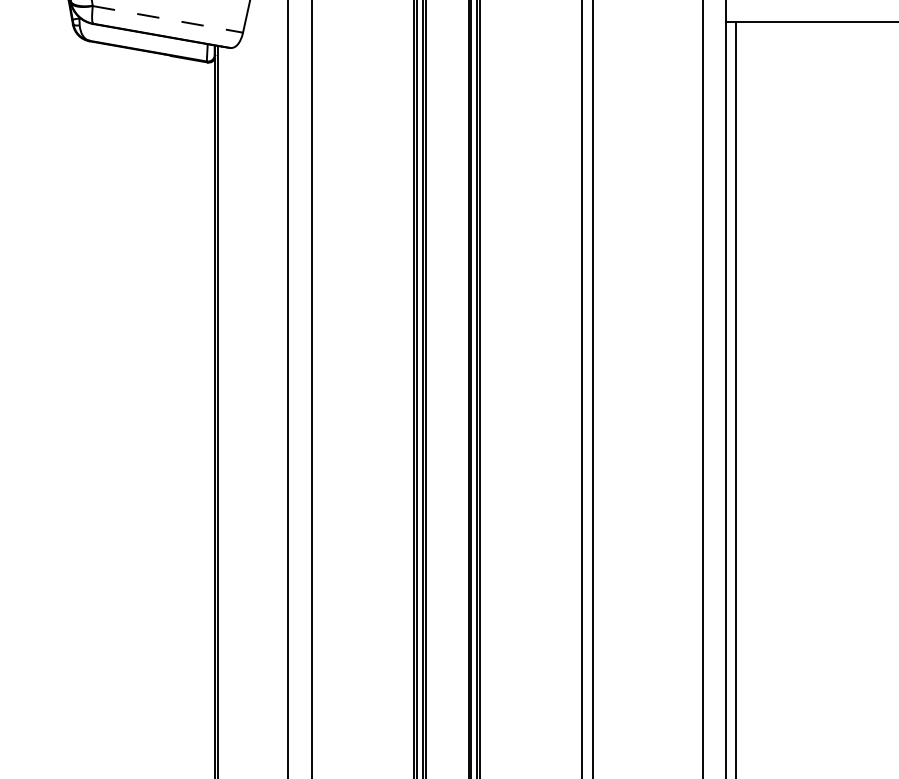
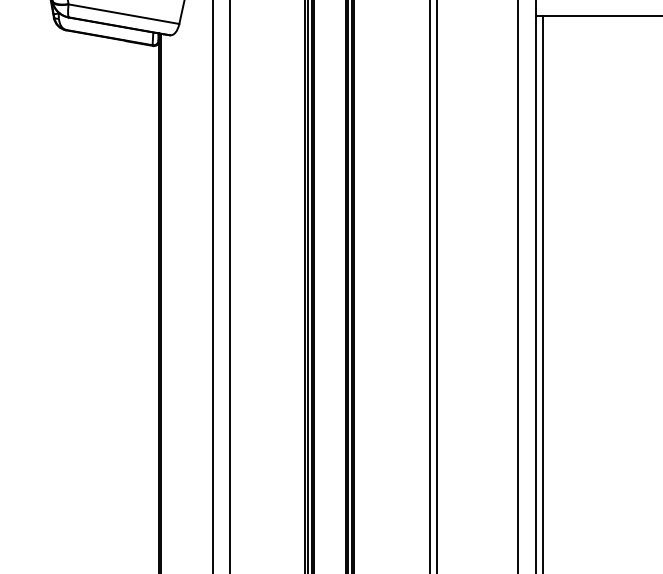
line: (168, 19) -> (124, 14), dashed -> solid

